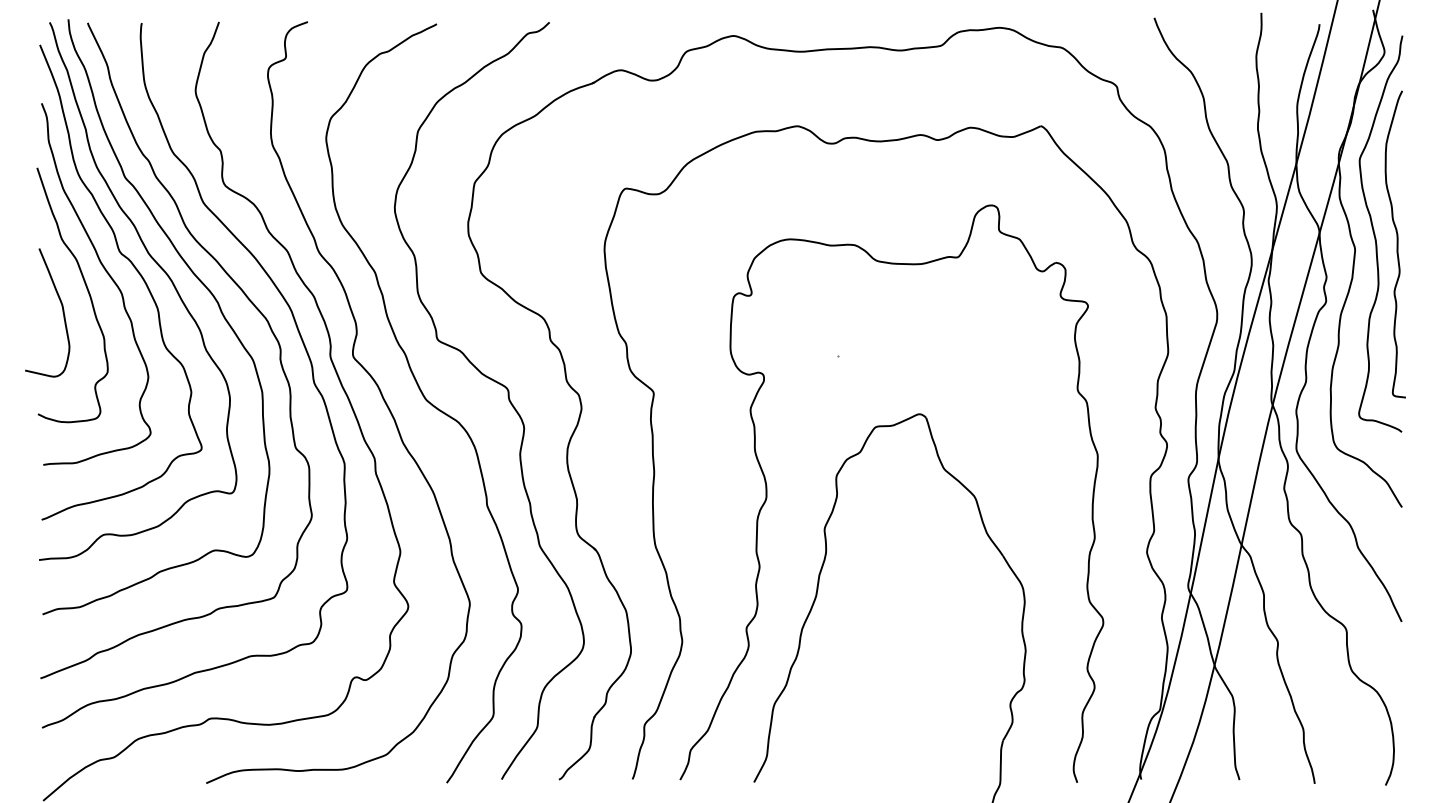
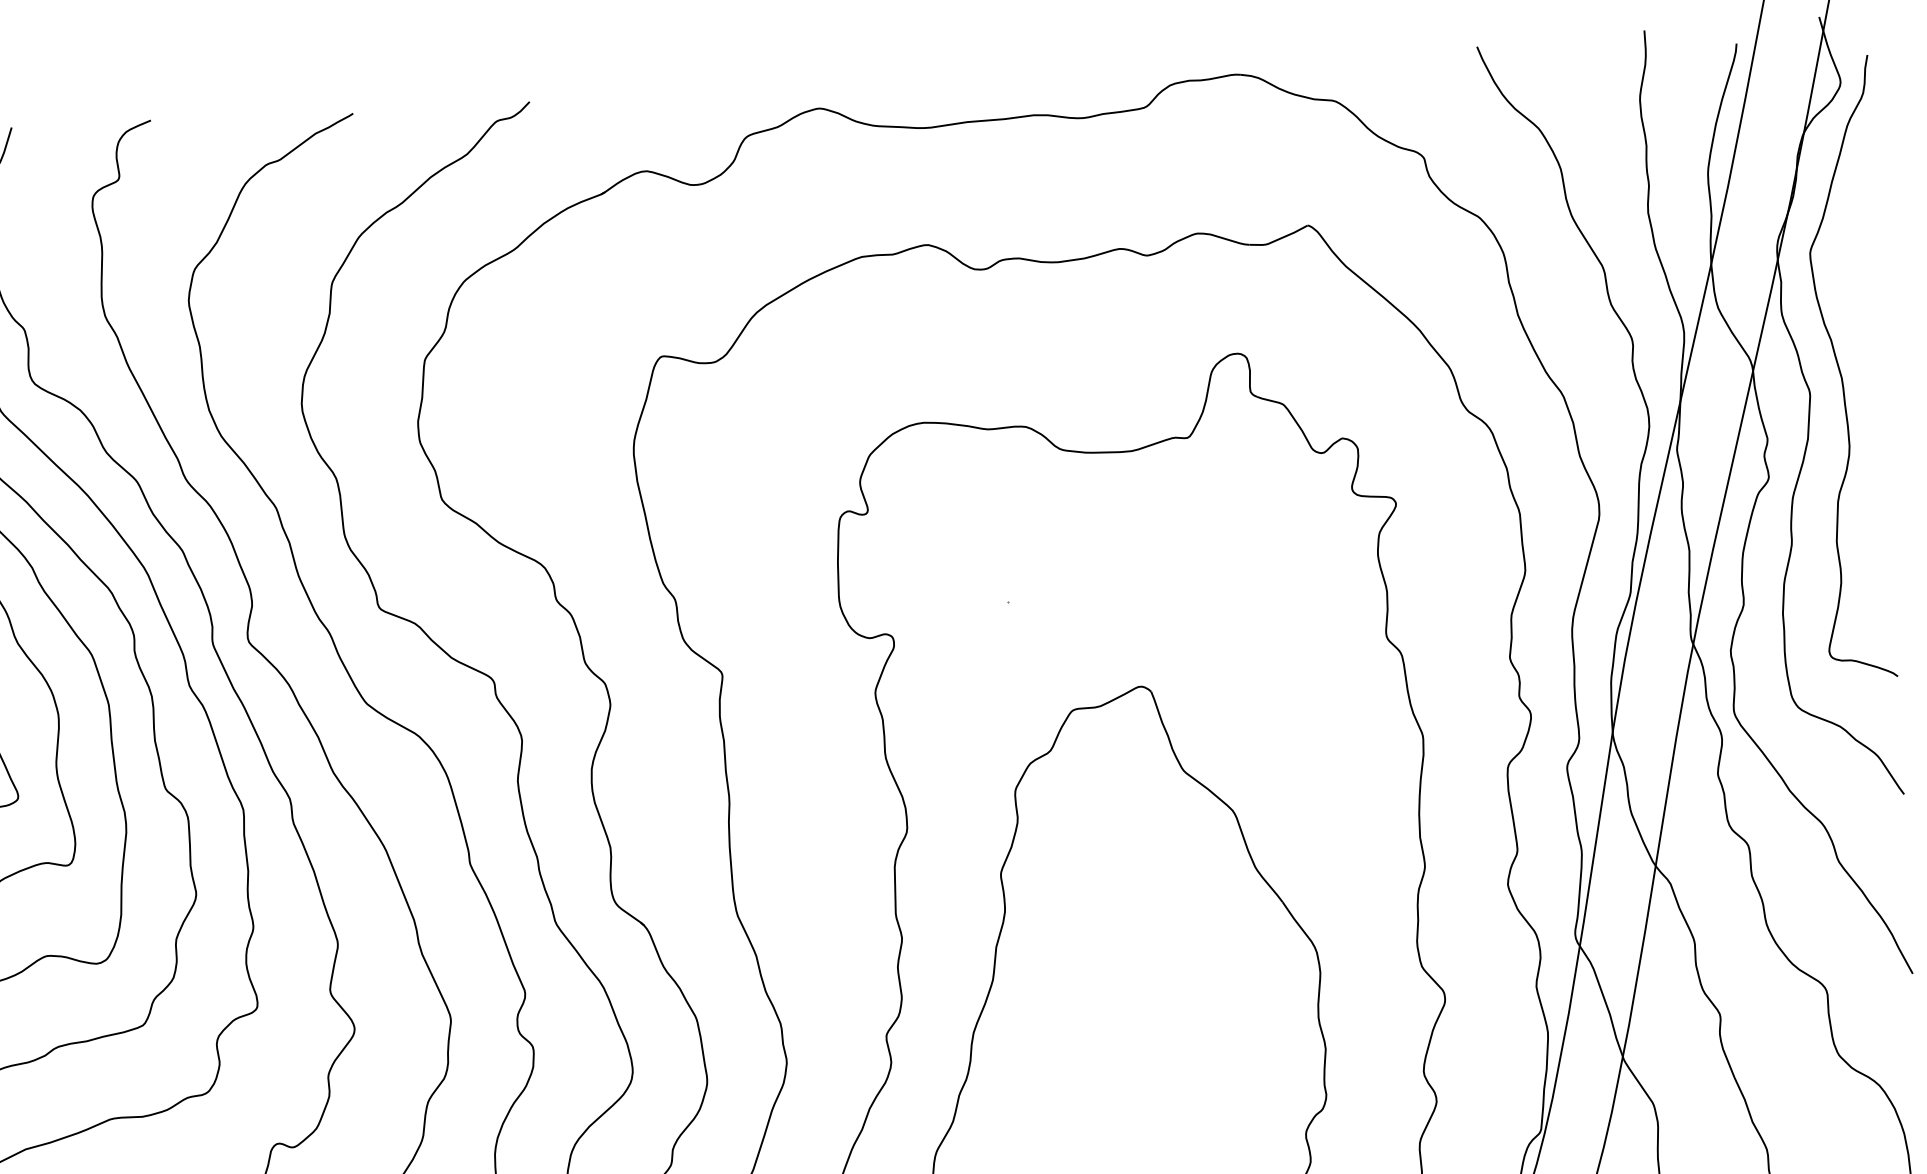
curve: (1396, 244) -> (1874, 382), removed

